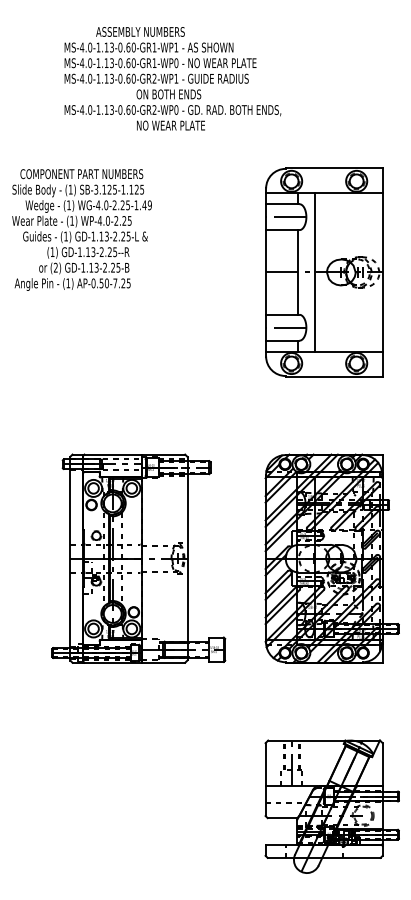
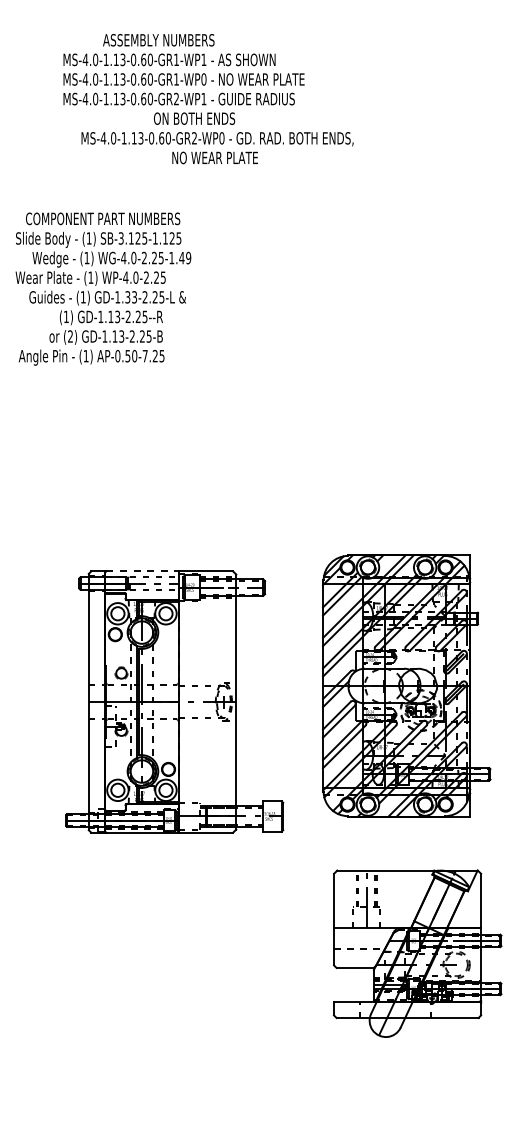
text: (160, 63) -> (183, 79), moved
text: (101, 236) -> (127, 297), GD-1.13-2.25-L -> GD-1.33-2.25-L
part: (324, 272) -> (407, 342), removed
line: (113, 454) -> (143, 571), solid -> dashed
part: (332, 558) -> (406, 685), moved
part: (332, 806) -> (417, 953), moved

